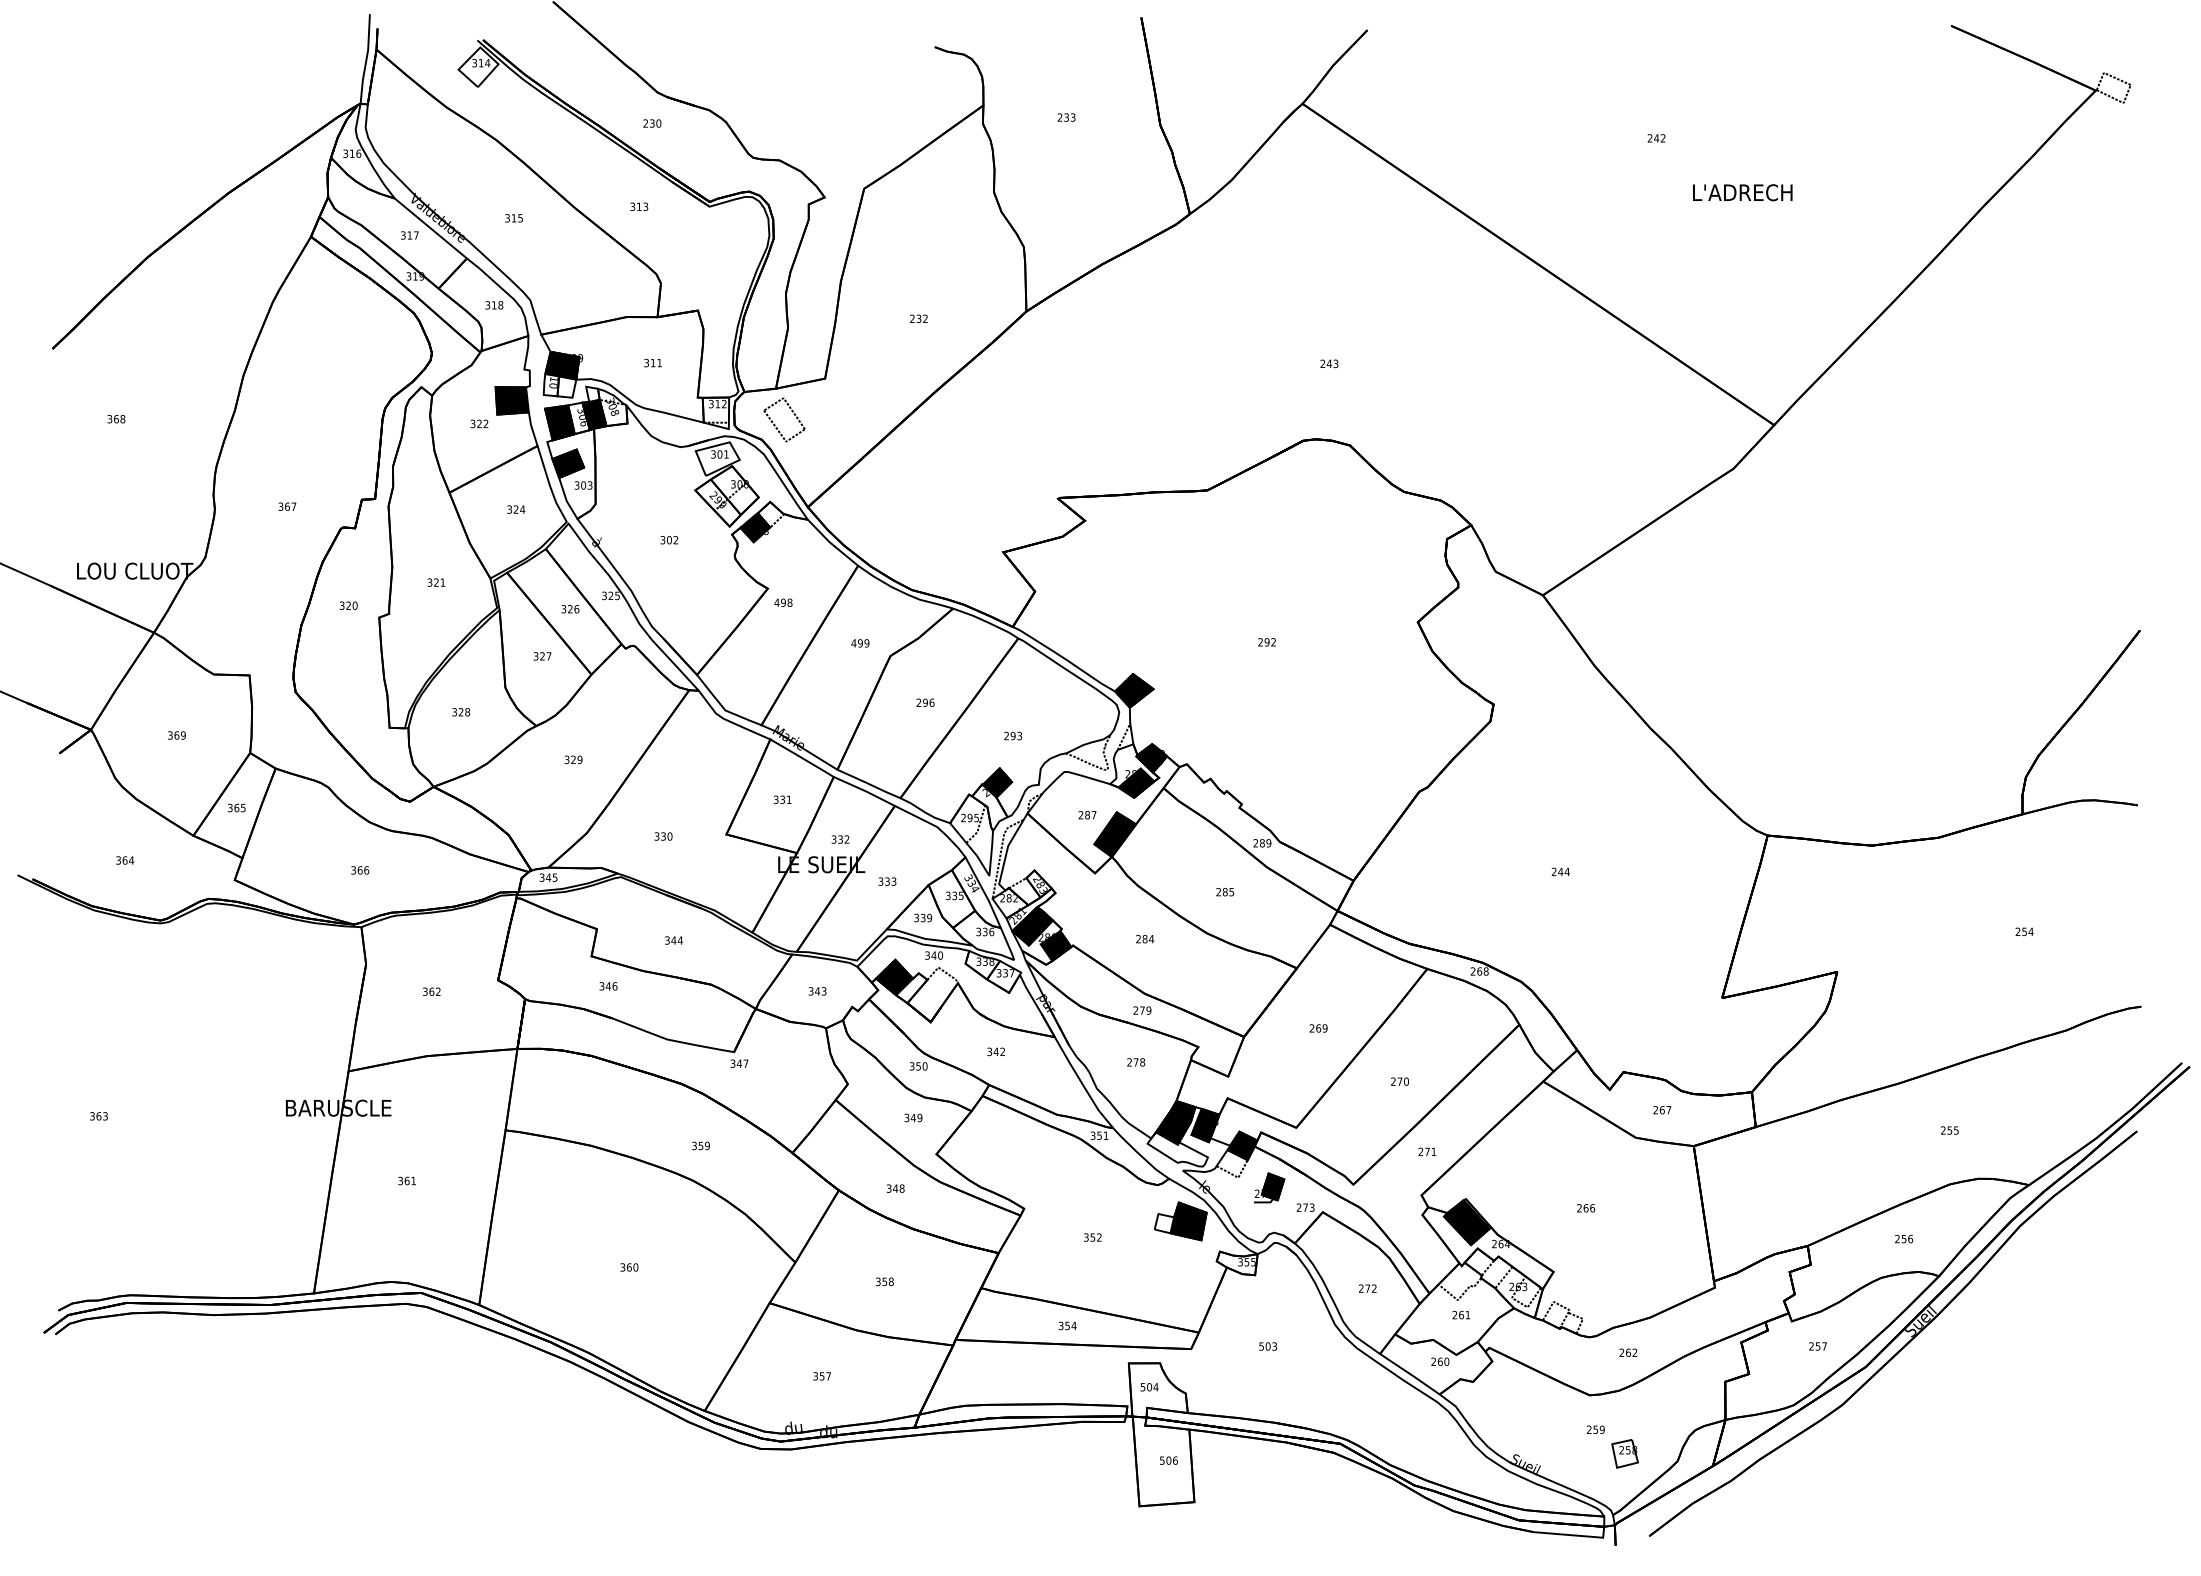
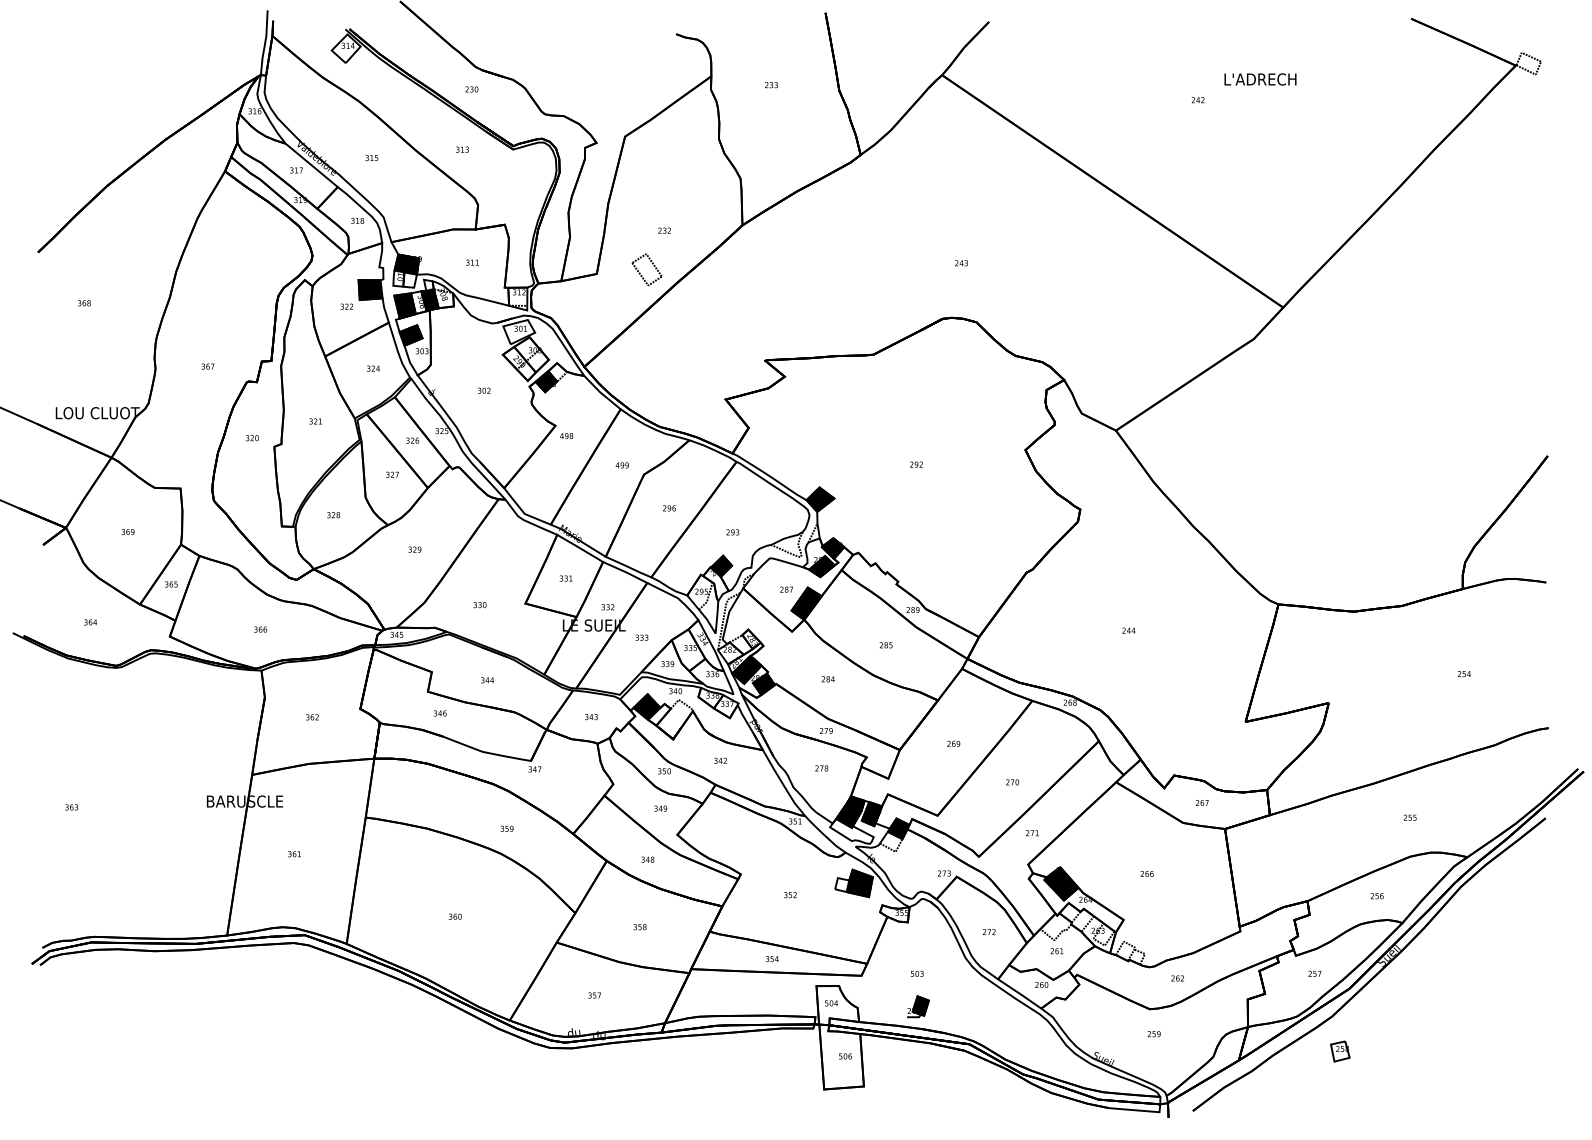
text: (1742, 192) -> (1260, 79), moved
part: (793, 414) -> (653, 265), moved
part: (1269, 1187) -> (918, 1006), moved
part: (1624, 1453) -> (1339, 1051), moved

